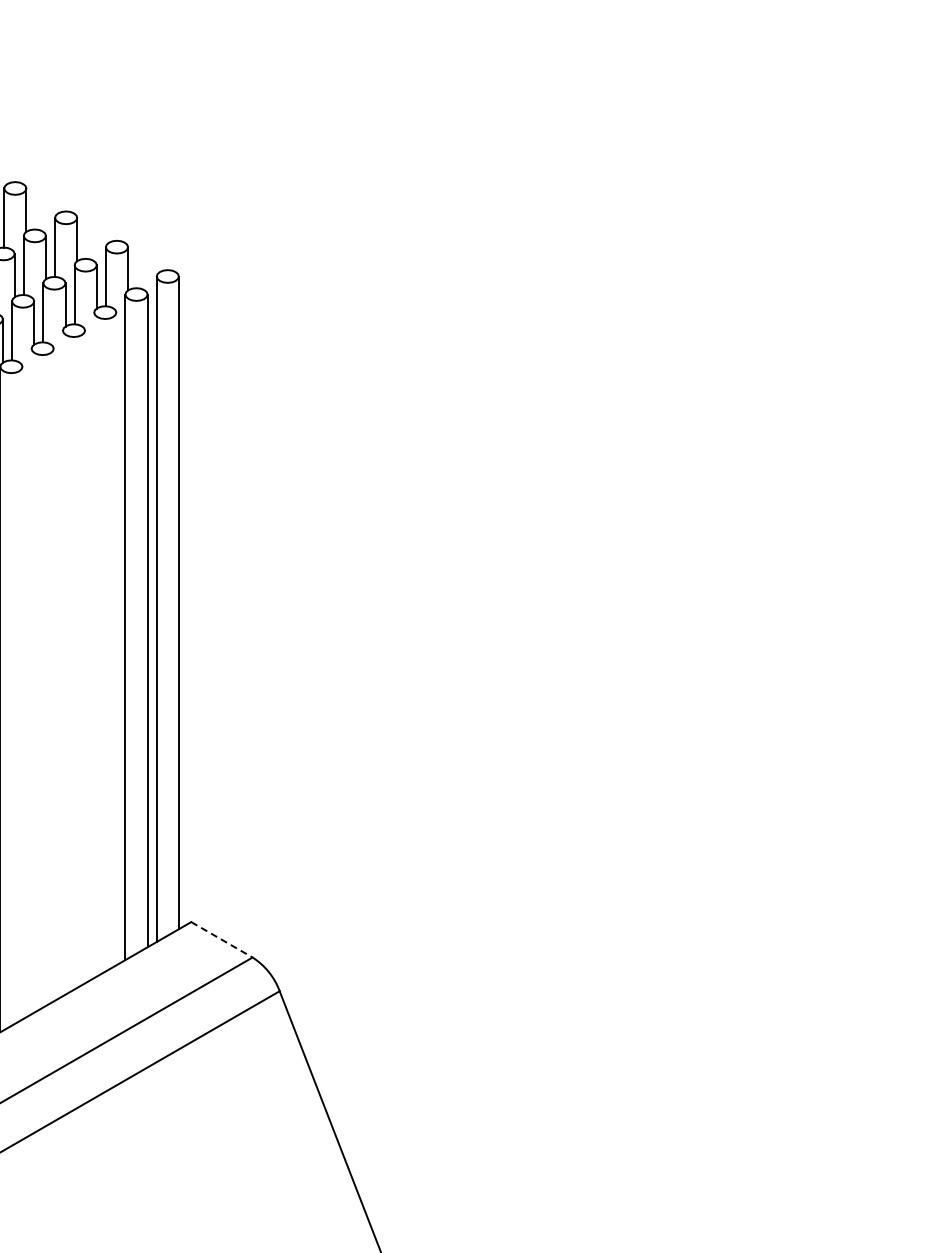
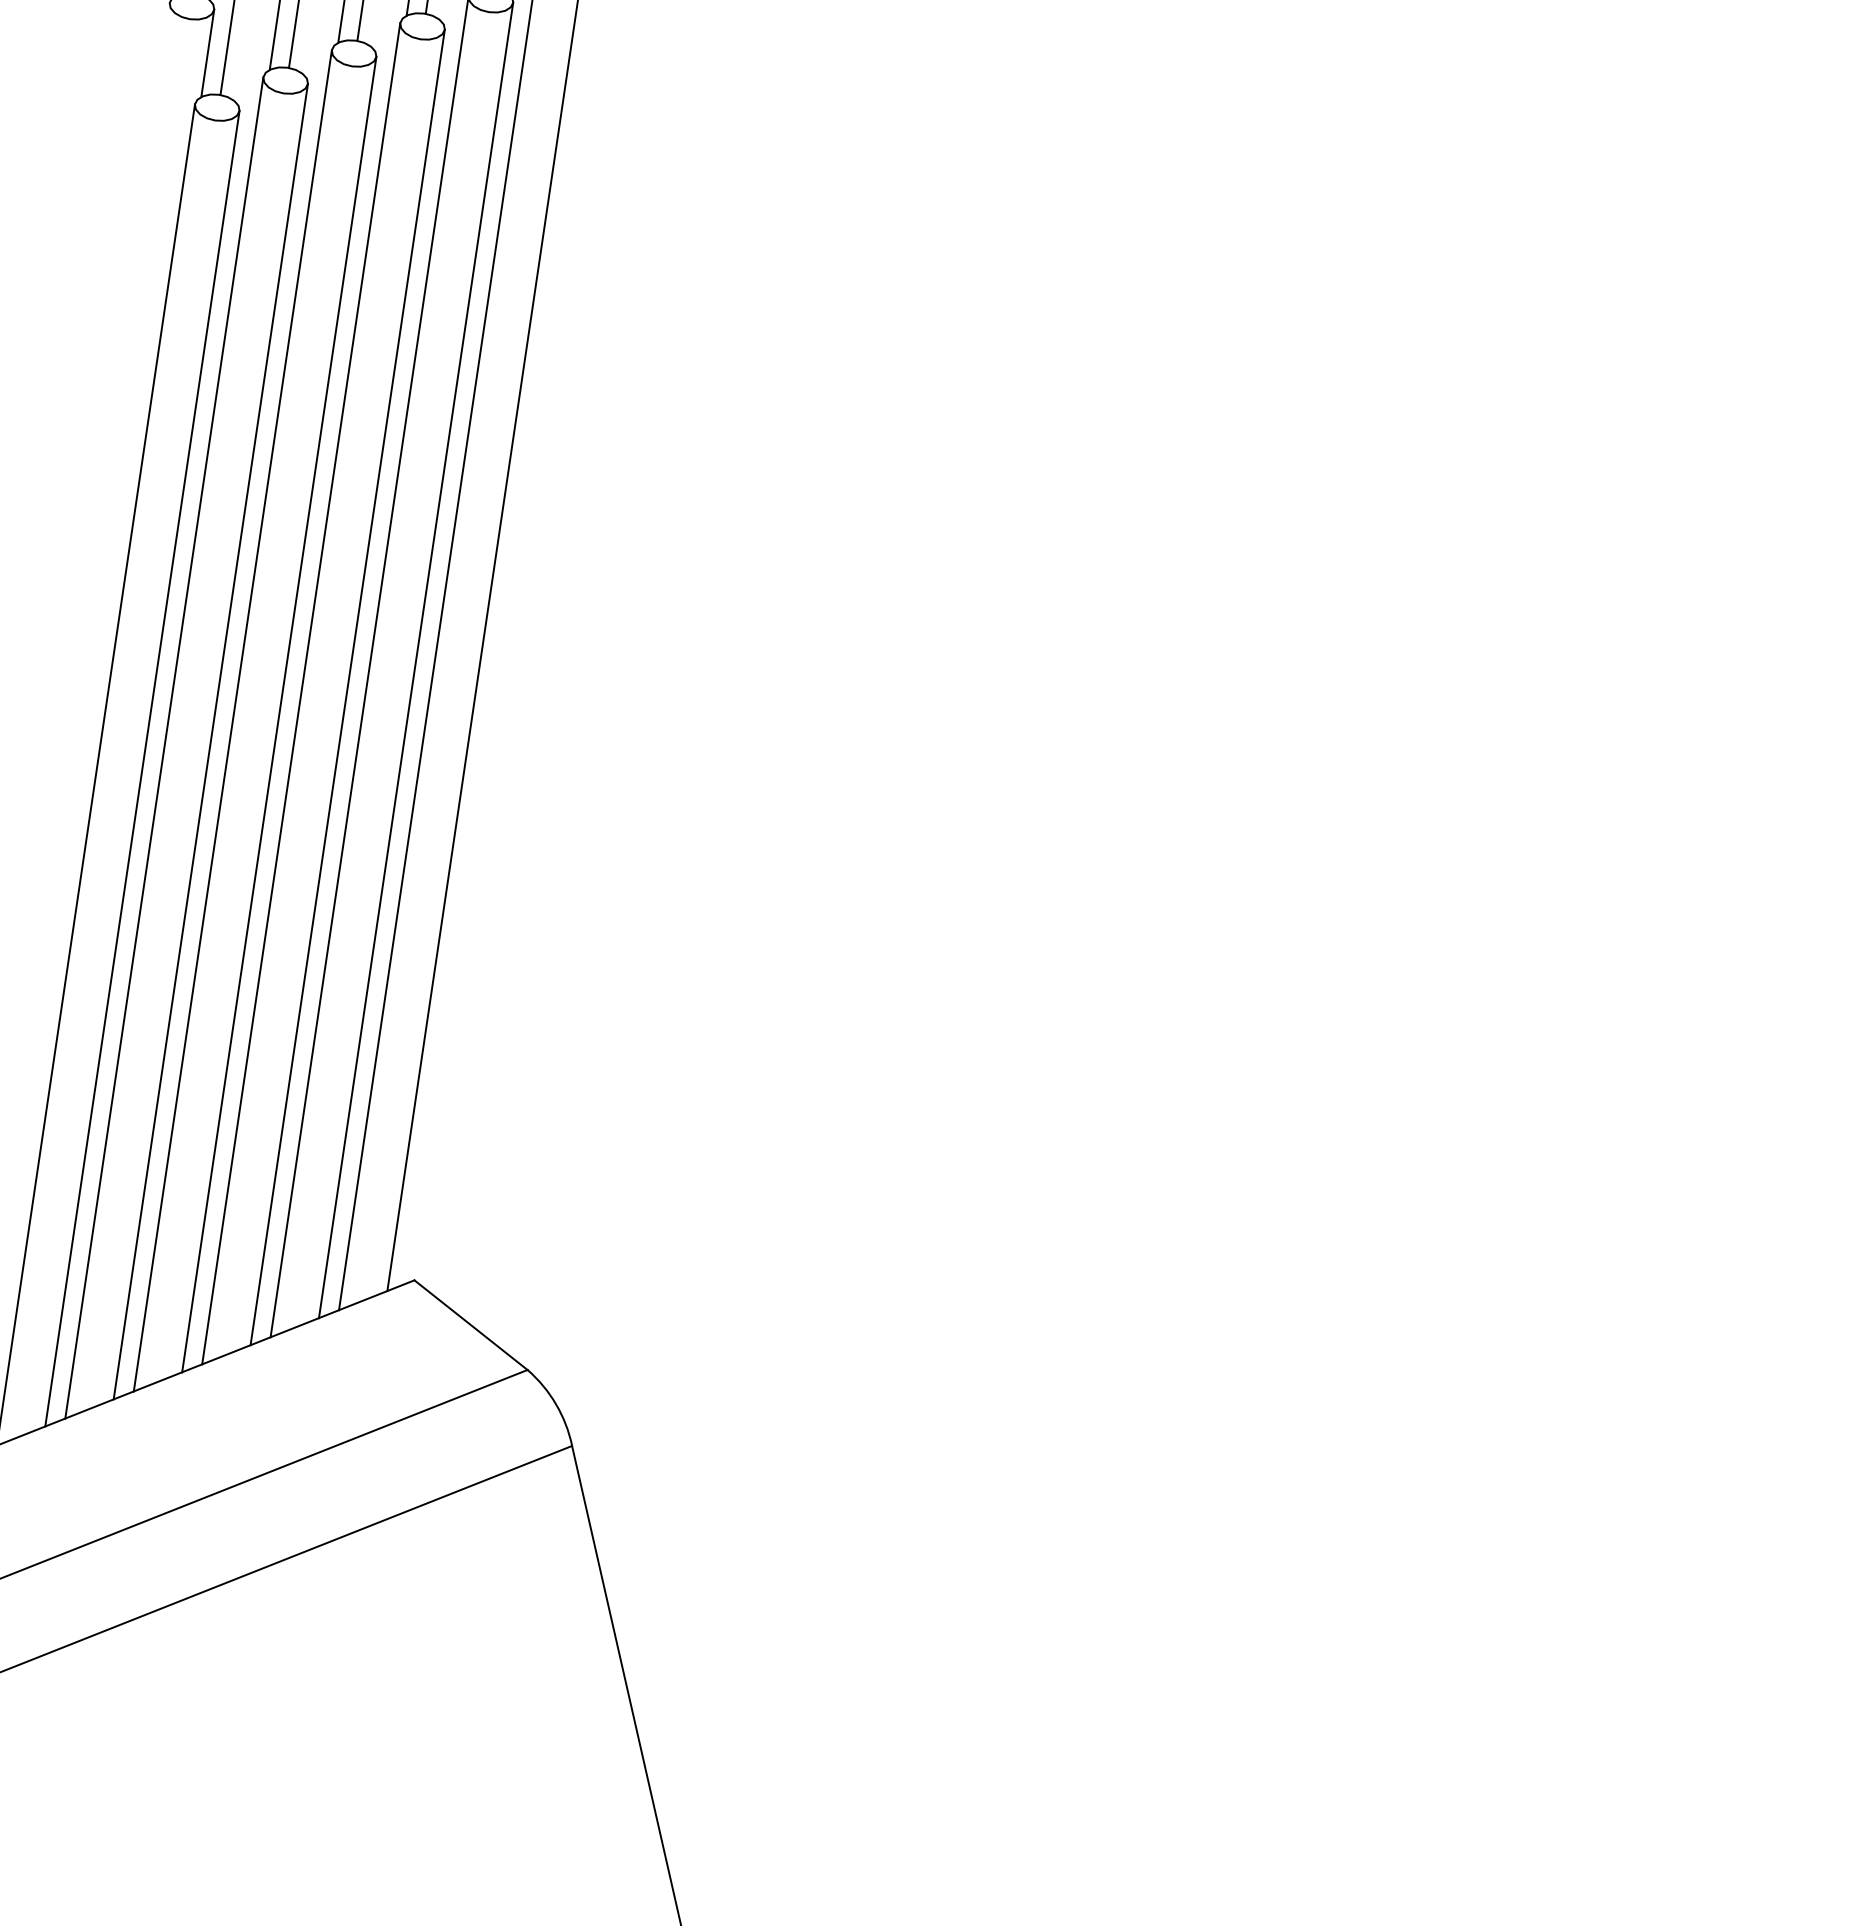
line: (116, 638) -> (348, 686), added
line: (94, 645) -> (301, 694), added
line: (85, 656) -> (280, 713), added
line: (62, 663) -> (231, 720), added
line: (53, 674) -> (210, 740), added
line: (31, 681) -> (164, 747), added
line: (22, 692) -> (142, 767), added
line: (222, 940) -> (471, 1326), dashed -> solid

